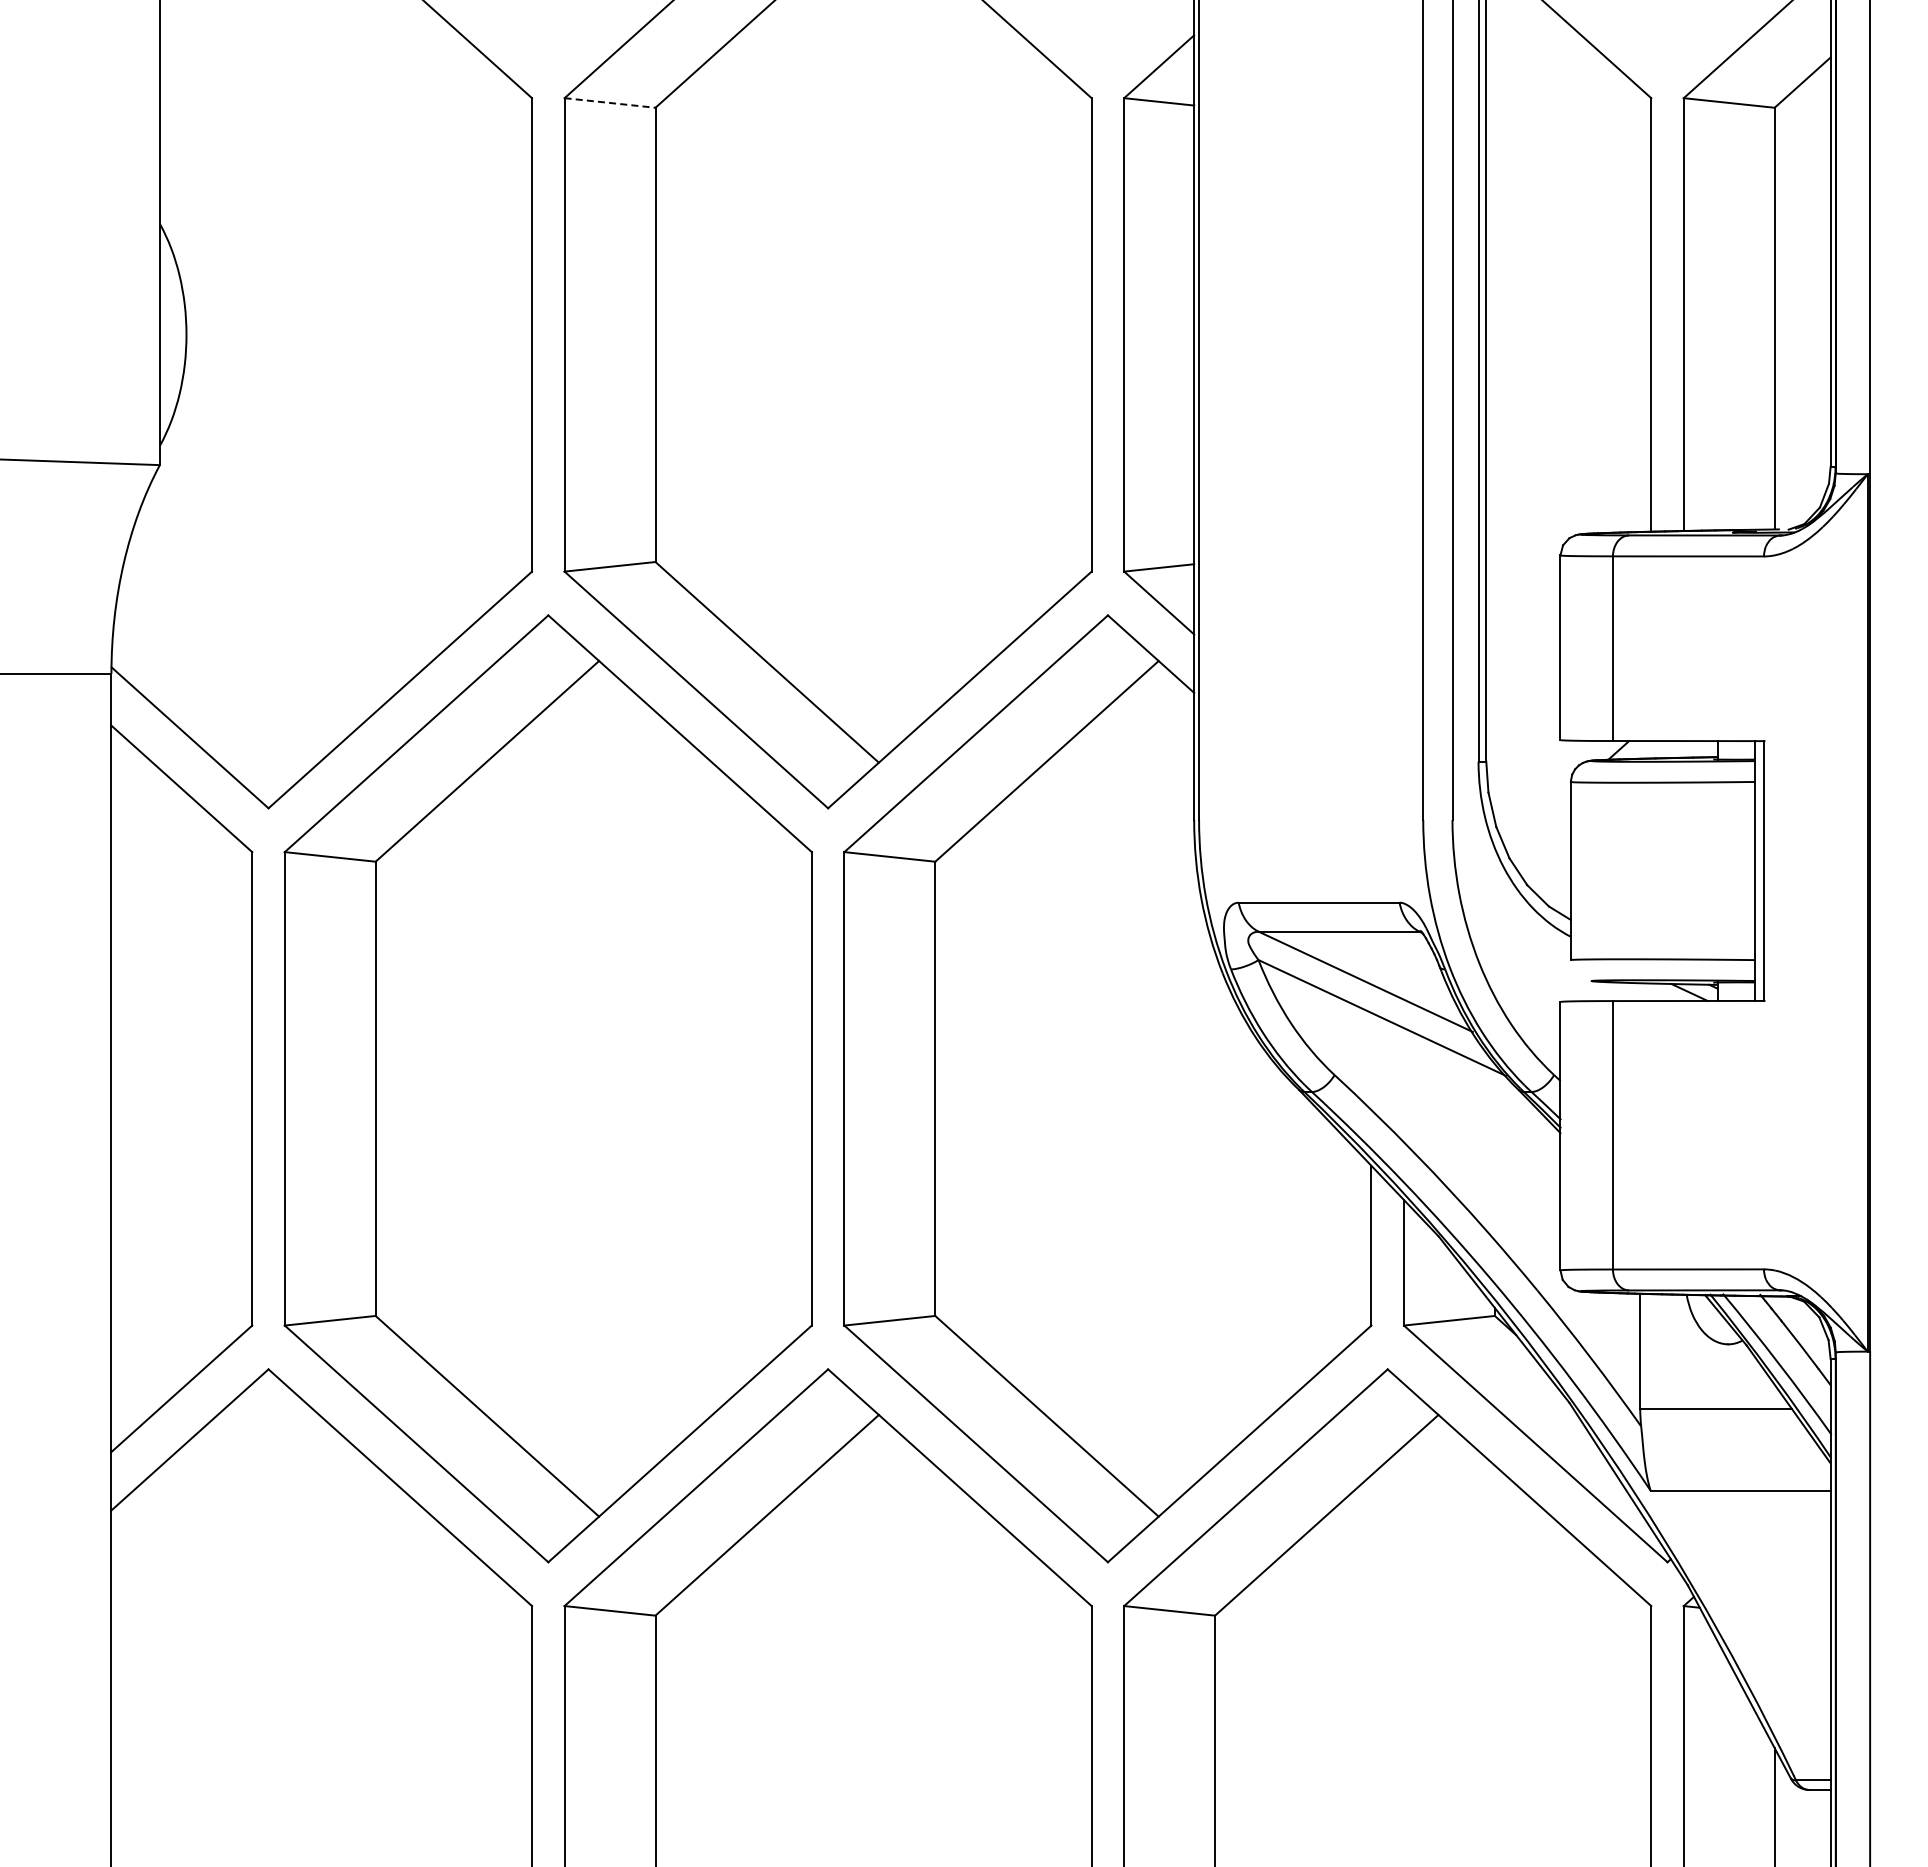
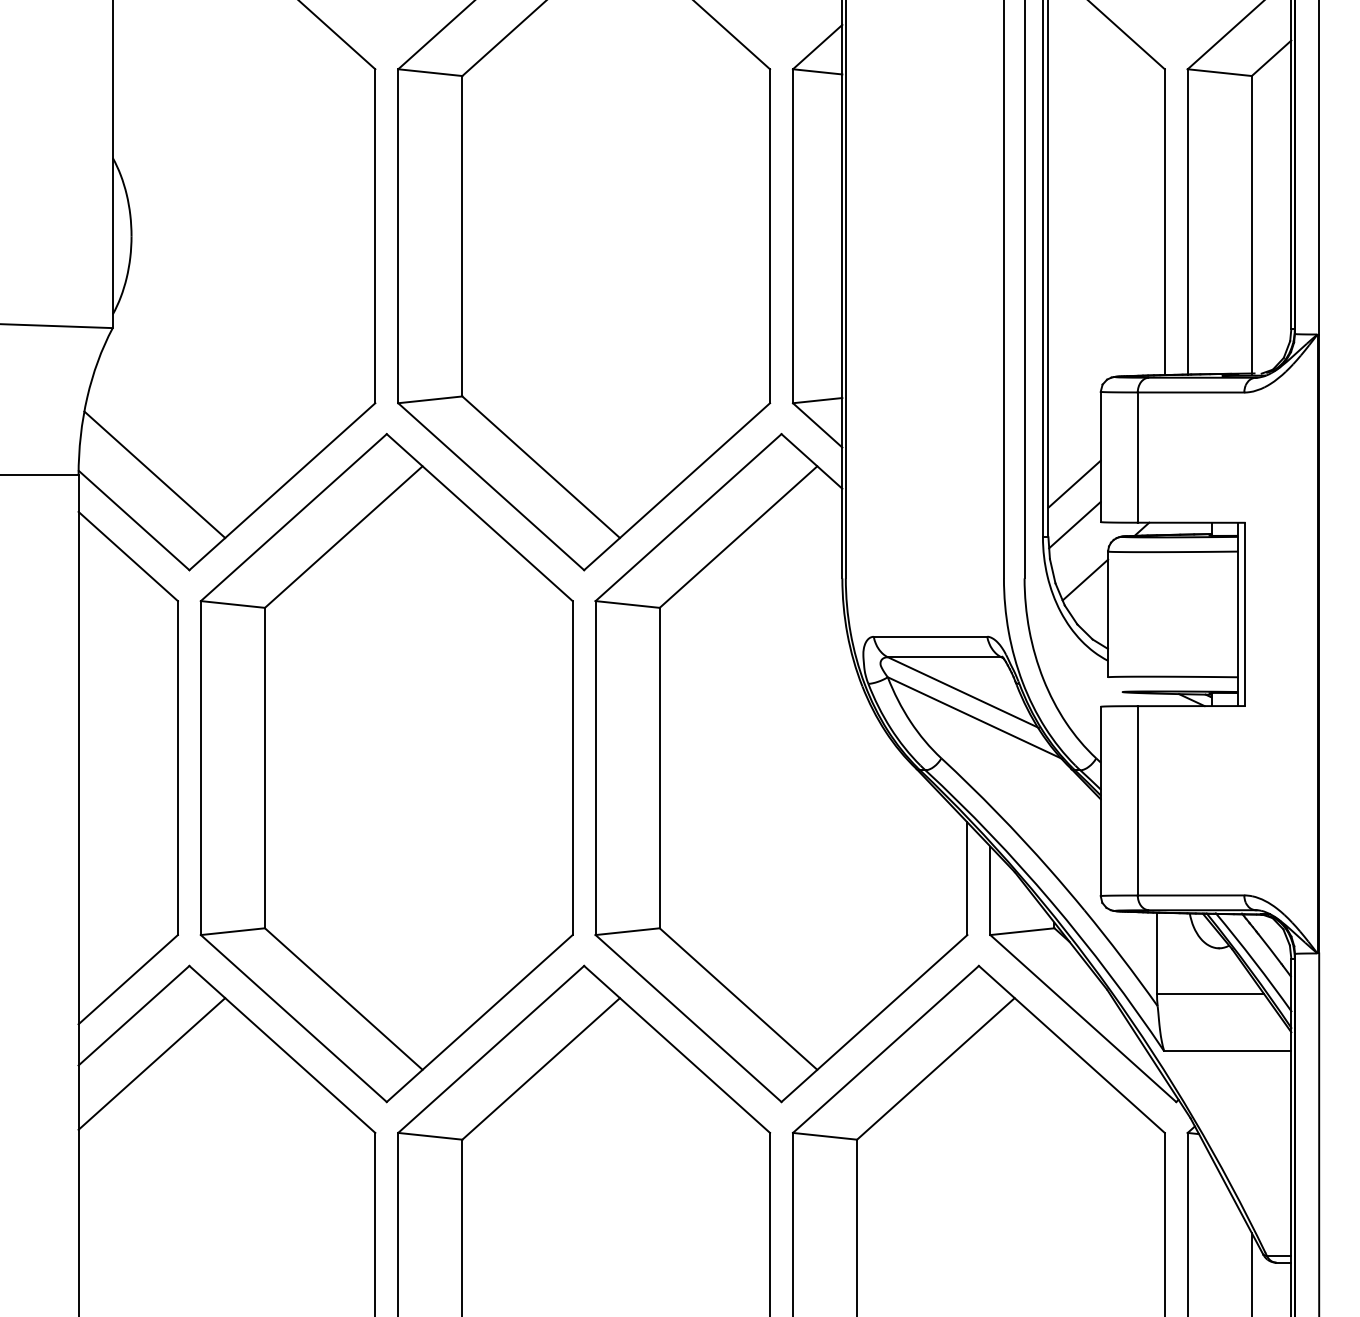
line: (610, 102) -> (430, 72), dashed -> solid
line: (219, 672) -> (154, 474), added
line: (1523, 686) -> (1074, 484), added
line: (1523, 744) -> (1074, 525), added
line: (1538, 822) -> (1085, 580), added
line: (215, 1507) -> (152, 1063), added

